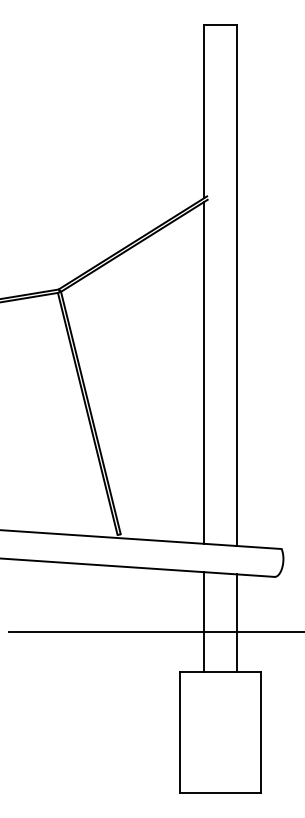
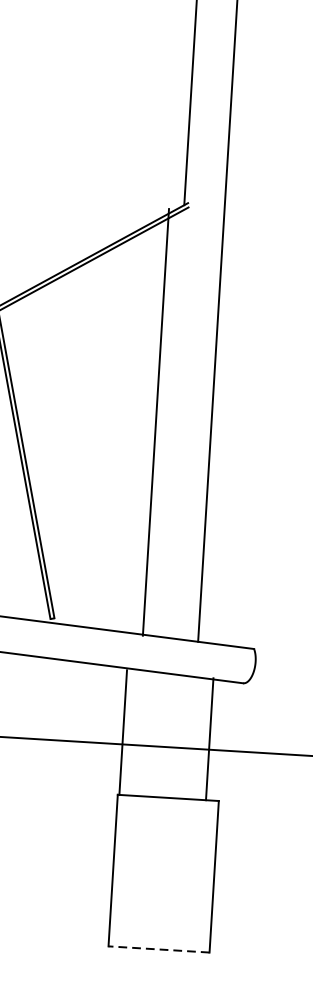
line: (204, 372) -> (156, 421), moved
line: (204, 622) -> (123, 733), moved
line: (236, 623) -> (209, 739), moved
line: (219, 793) -> (157, 949), solid -> dashed

